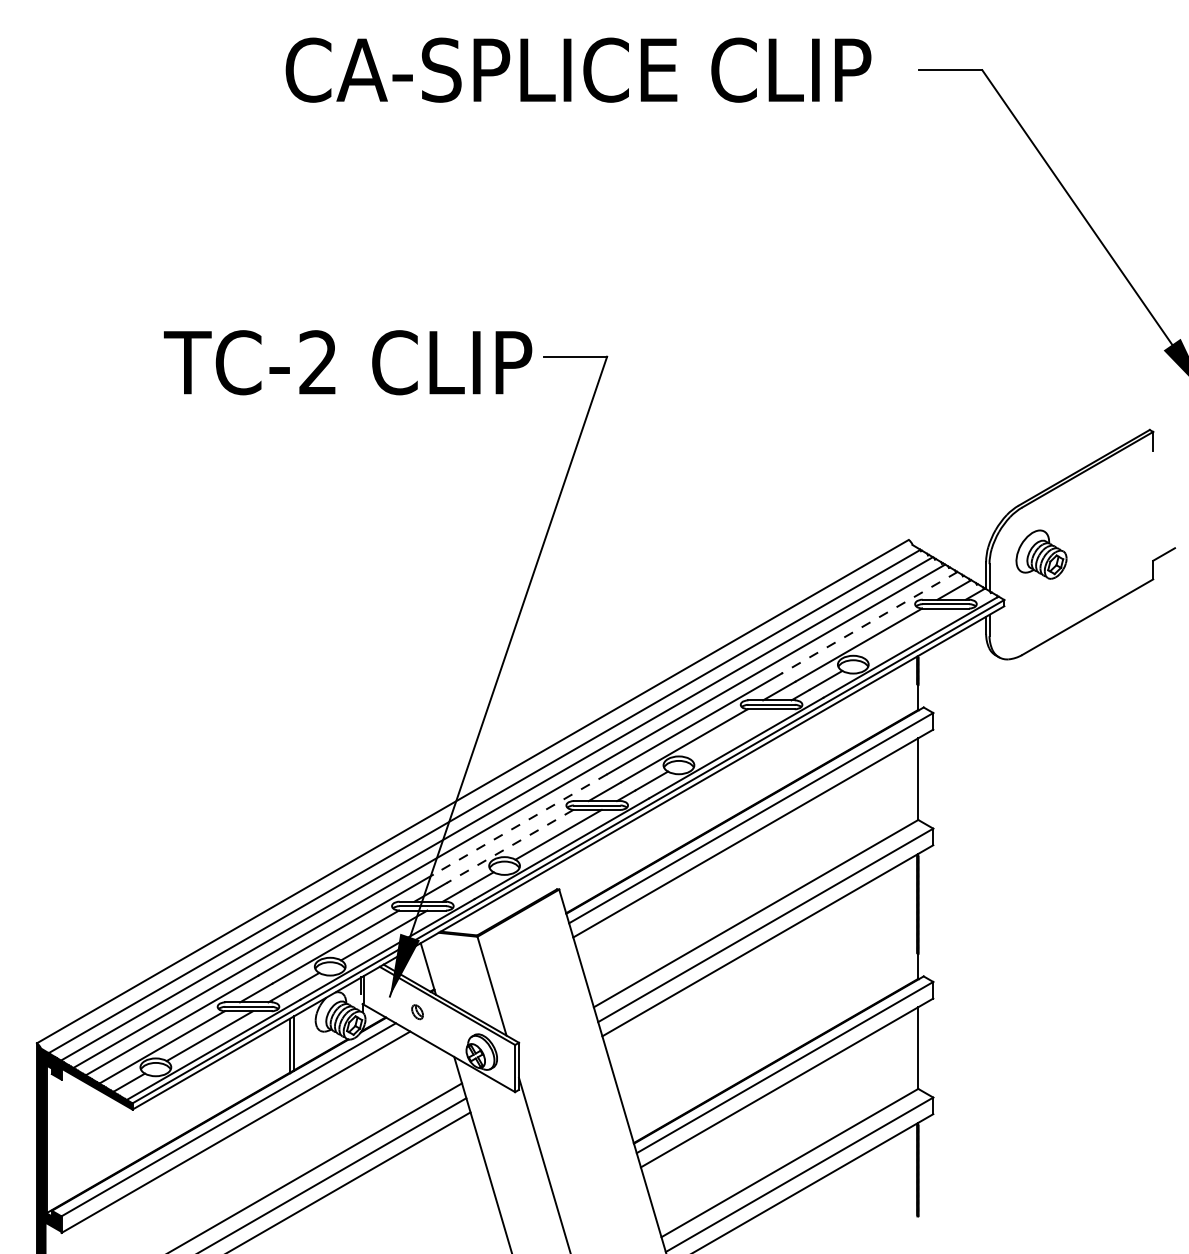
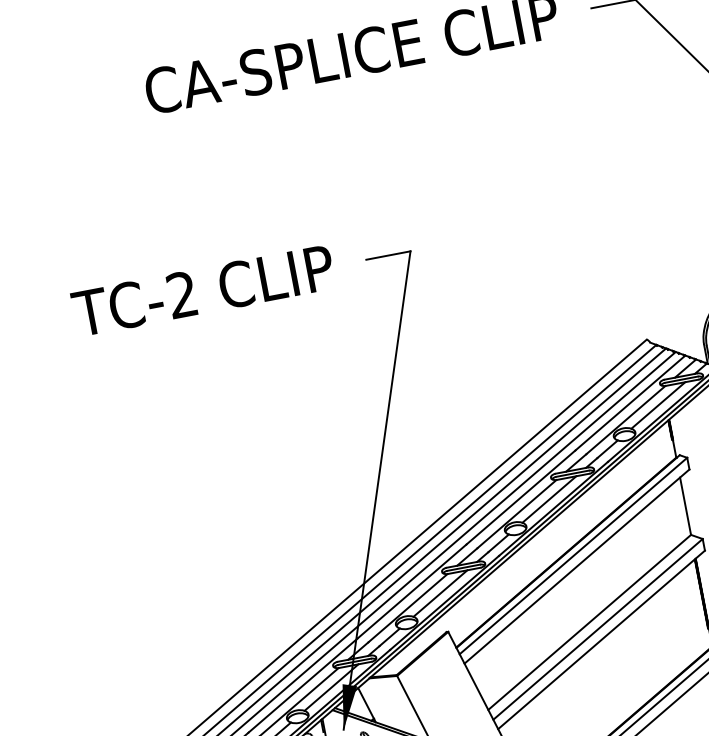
text: (348, 362) -> (203, 290), moved
line: (869, 622) -> (630, 402), dashed -> solid
line: (907, 633) -> (658, 405), added
line: (732, 734) -> (549, 499), added
line: (520, 824) -> (412, 591), dashed -> solid
line: (509, 846) -> (407, 608), dashed -> solid

